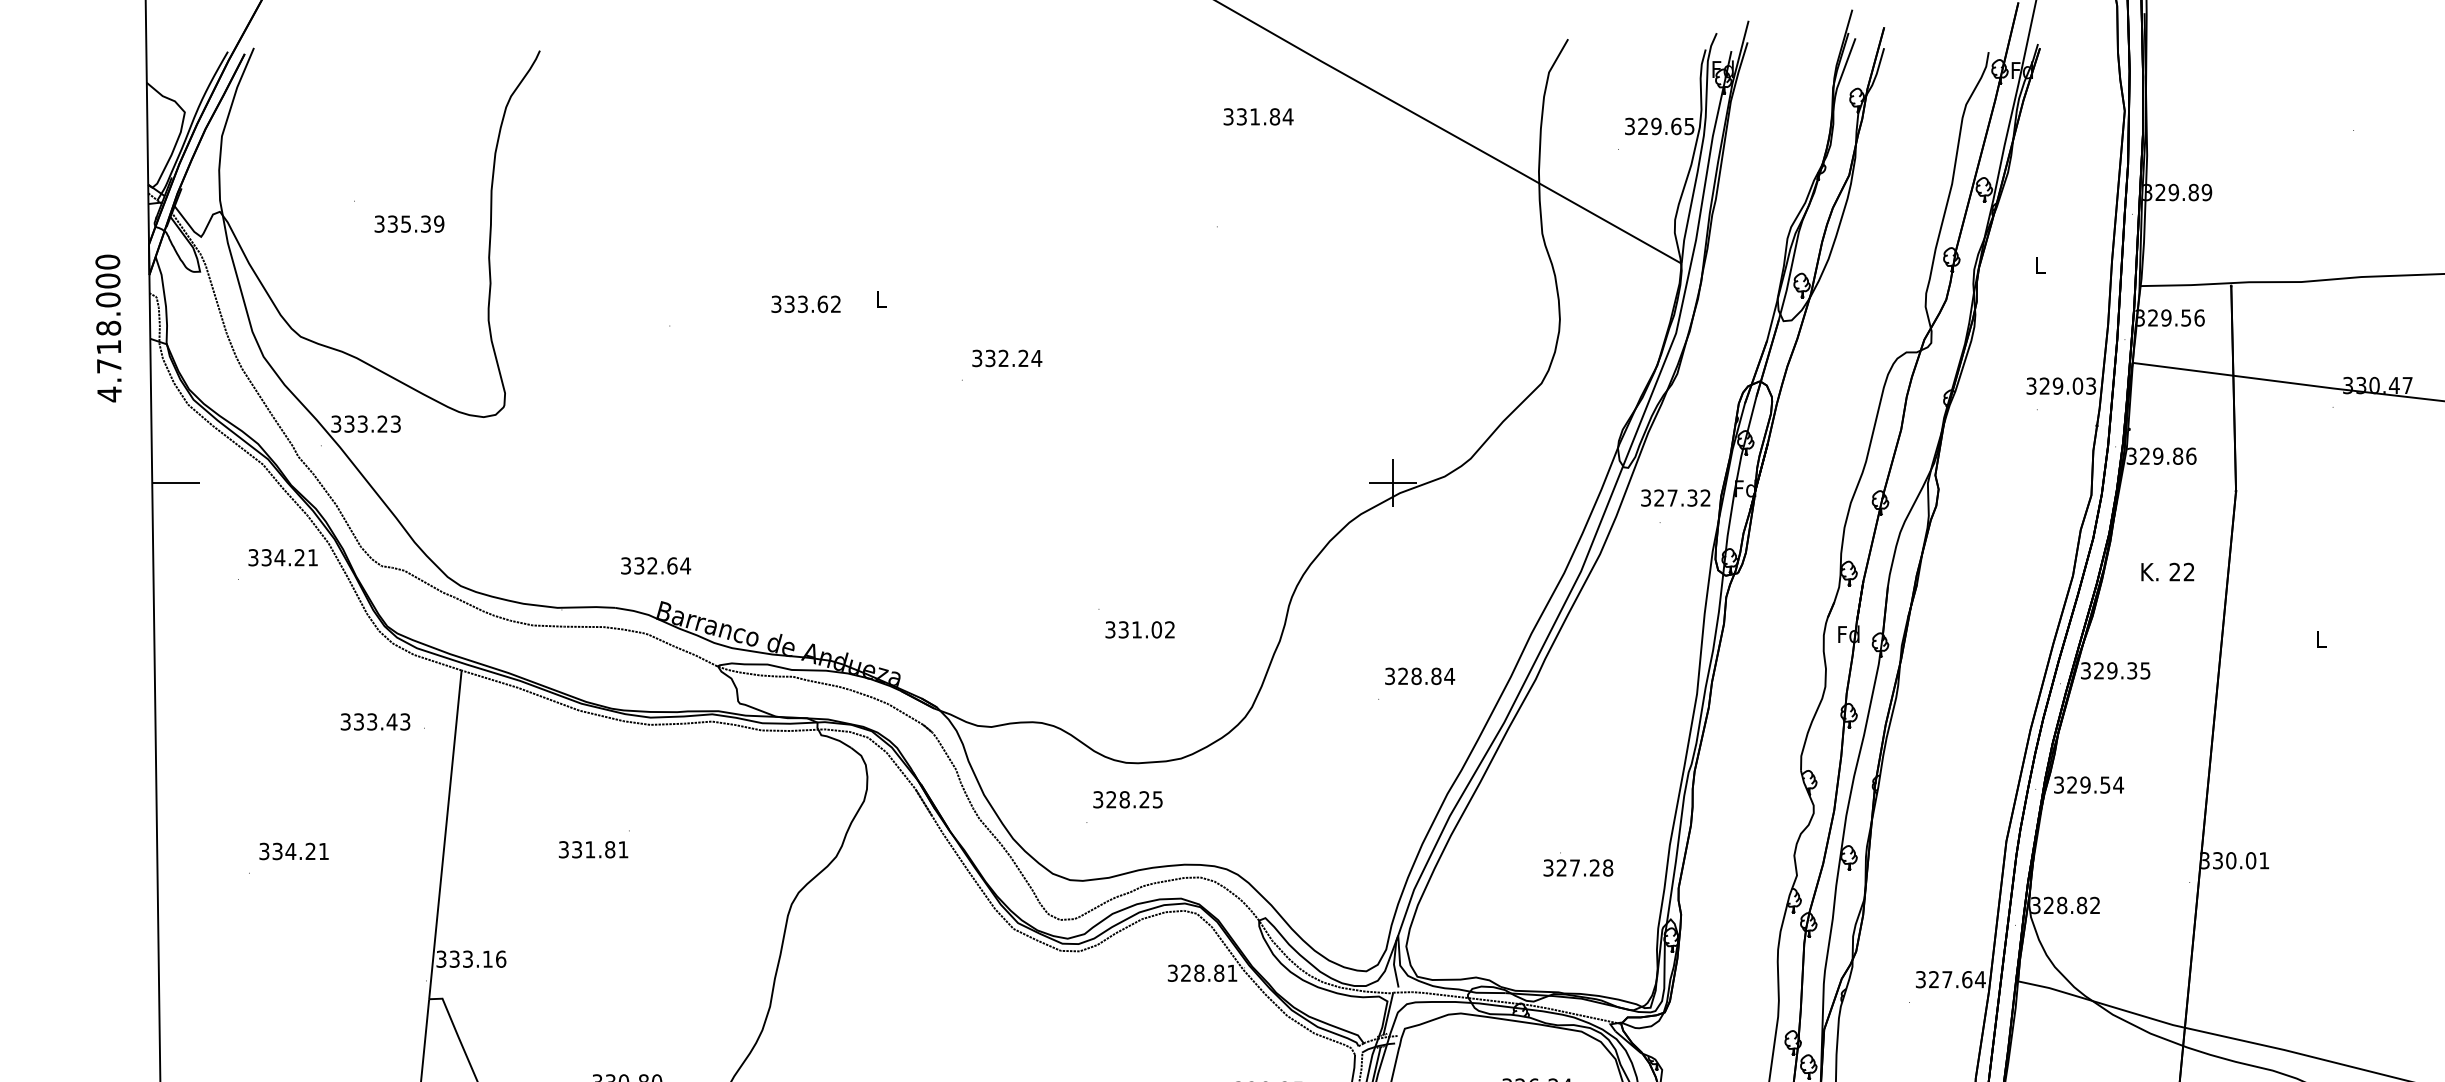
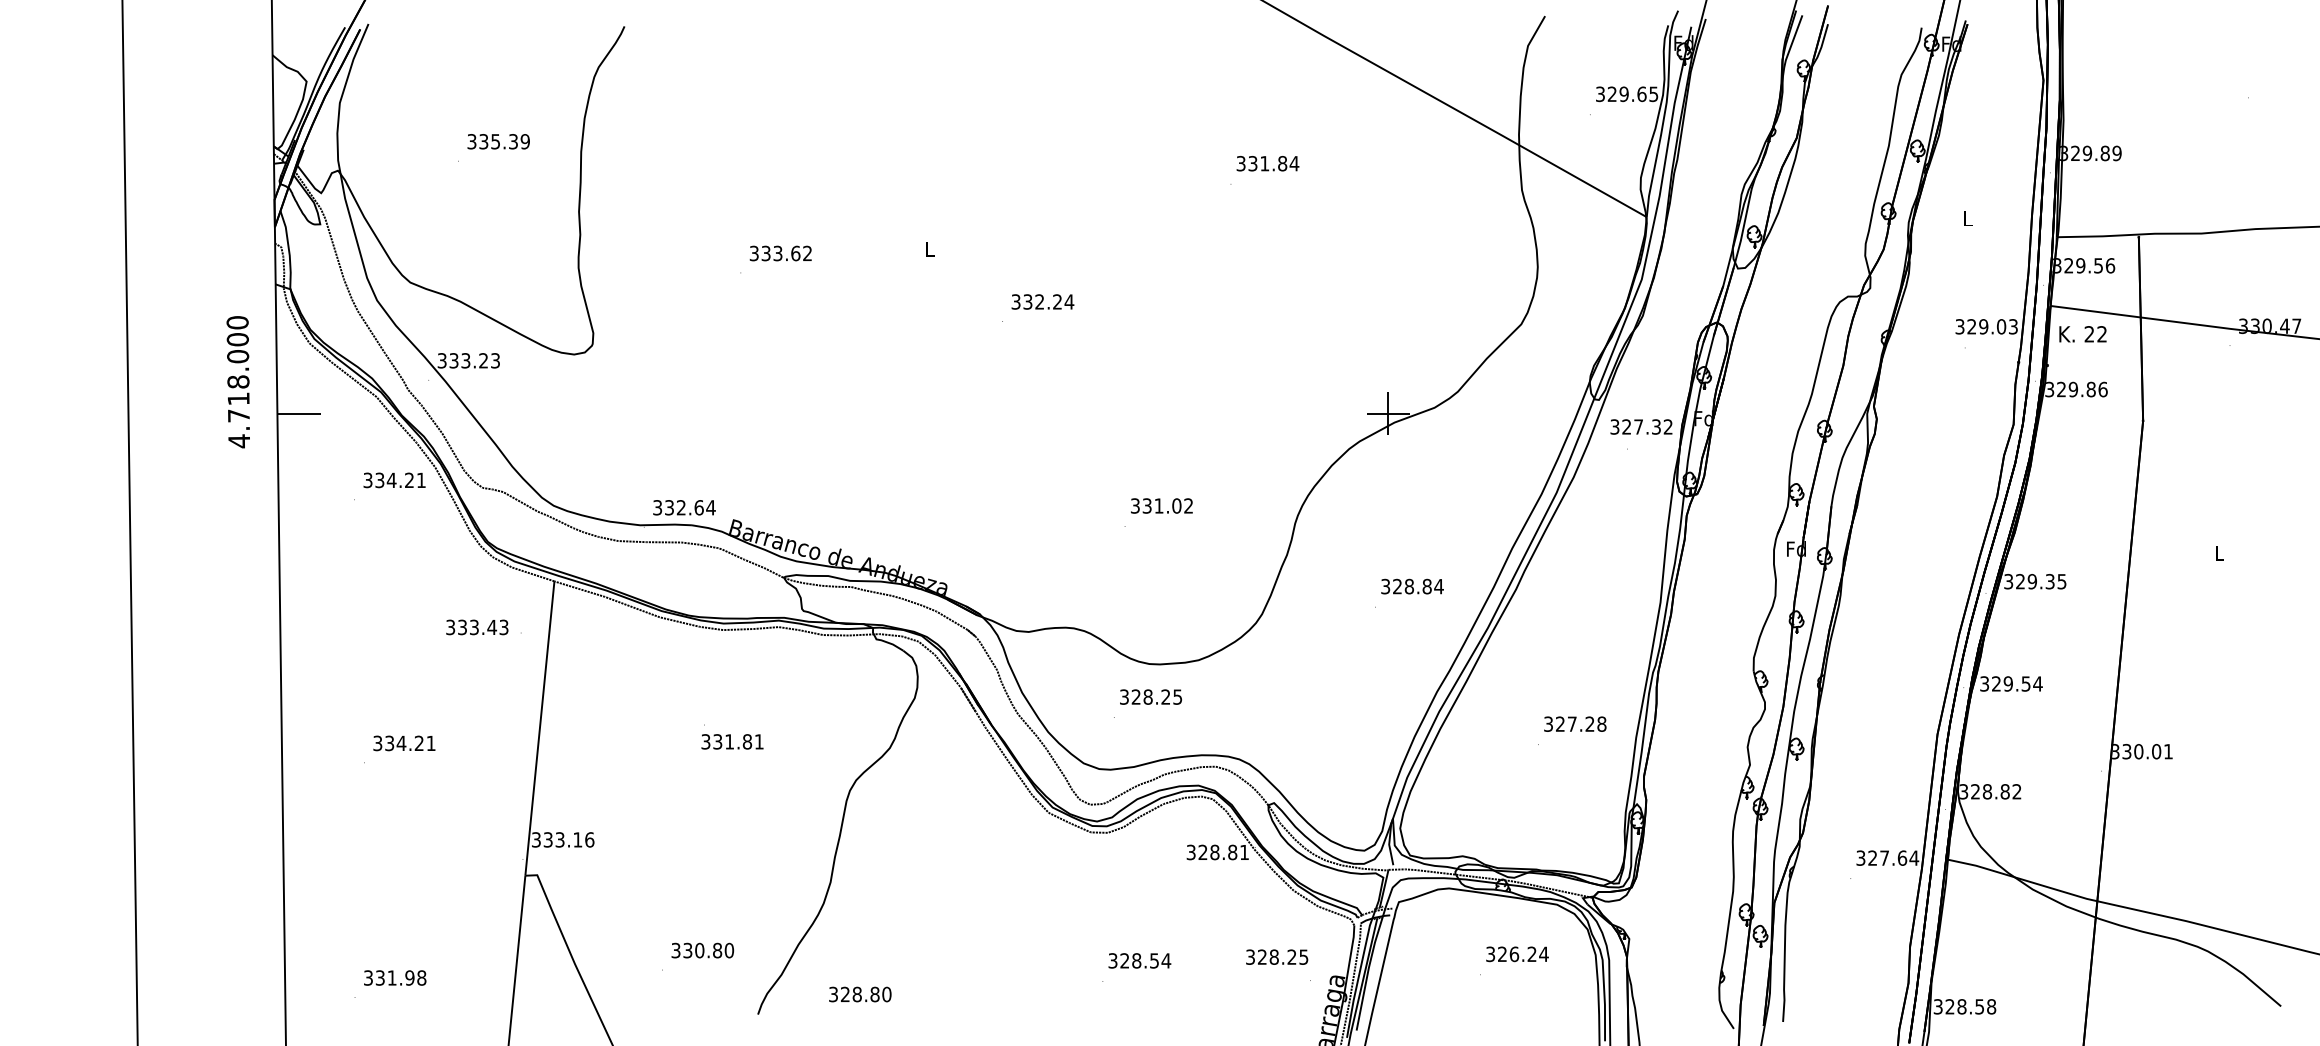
text: (1258, 116) -> (1267, 163), moved
text: (409, 223) -> (498, 141), moved
text: (805, 304) -> (780, 253), moved
text: (107, 328) -> (237, 382), moved
text: (656, 565) -> (684, 507), moved
text: (2167, 572) -> (2082, 334), moved
text: (1139, 629) -> (1161, 505), moved
text: (593, 849) -> (732, 741), moved
text: (1578, 867) -> (1575, 723), moved

